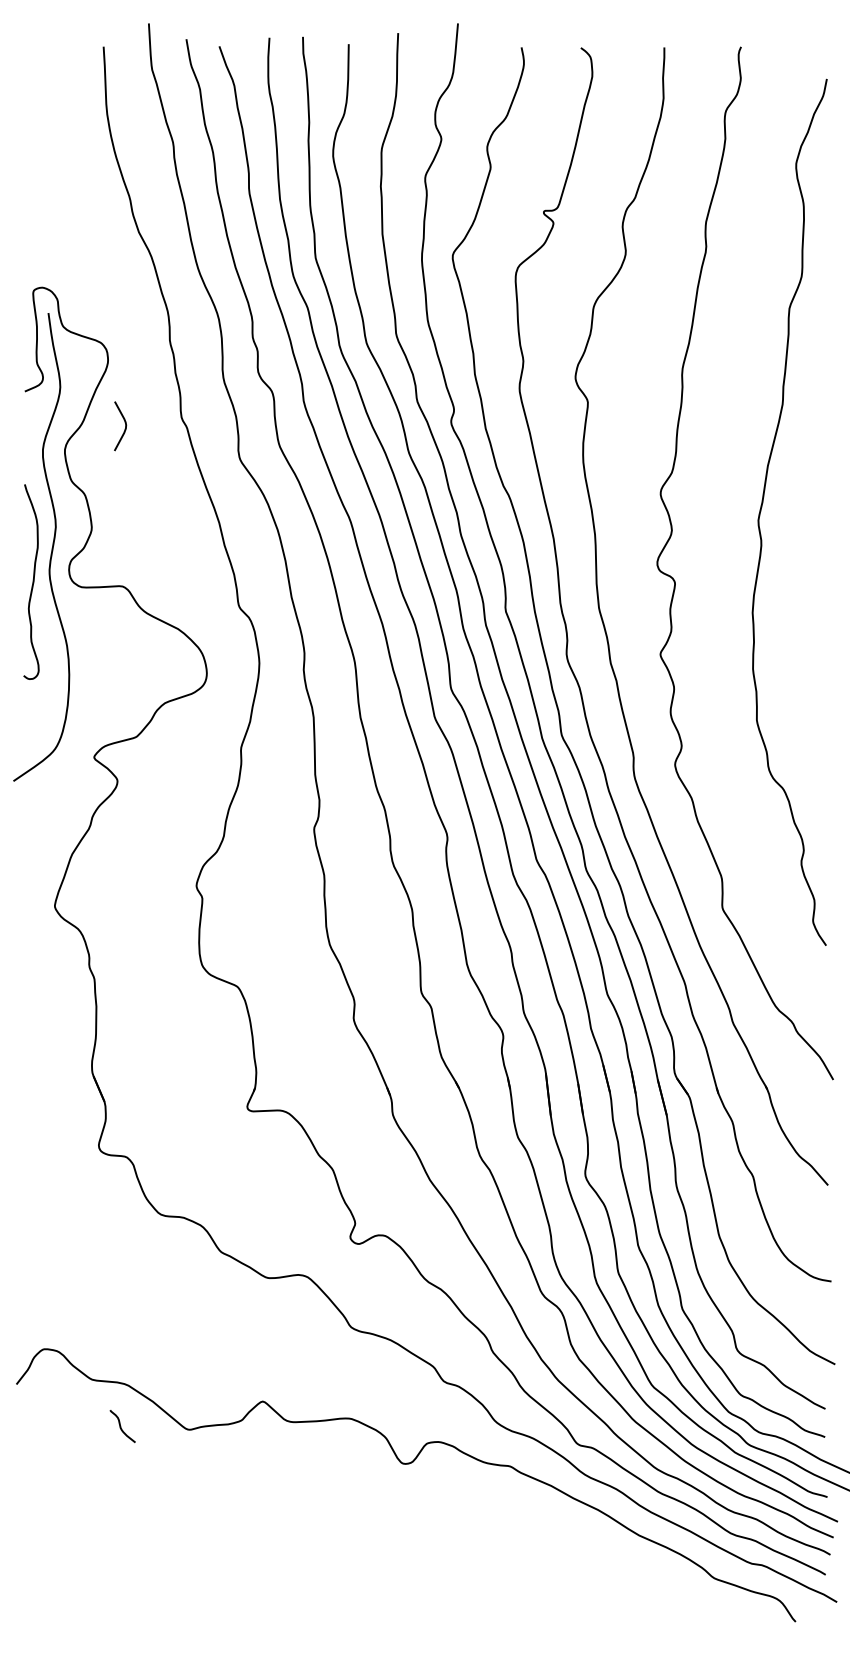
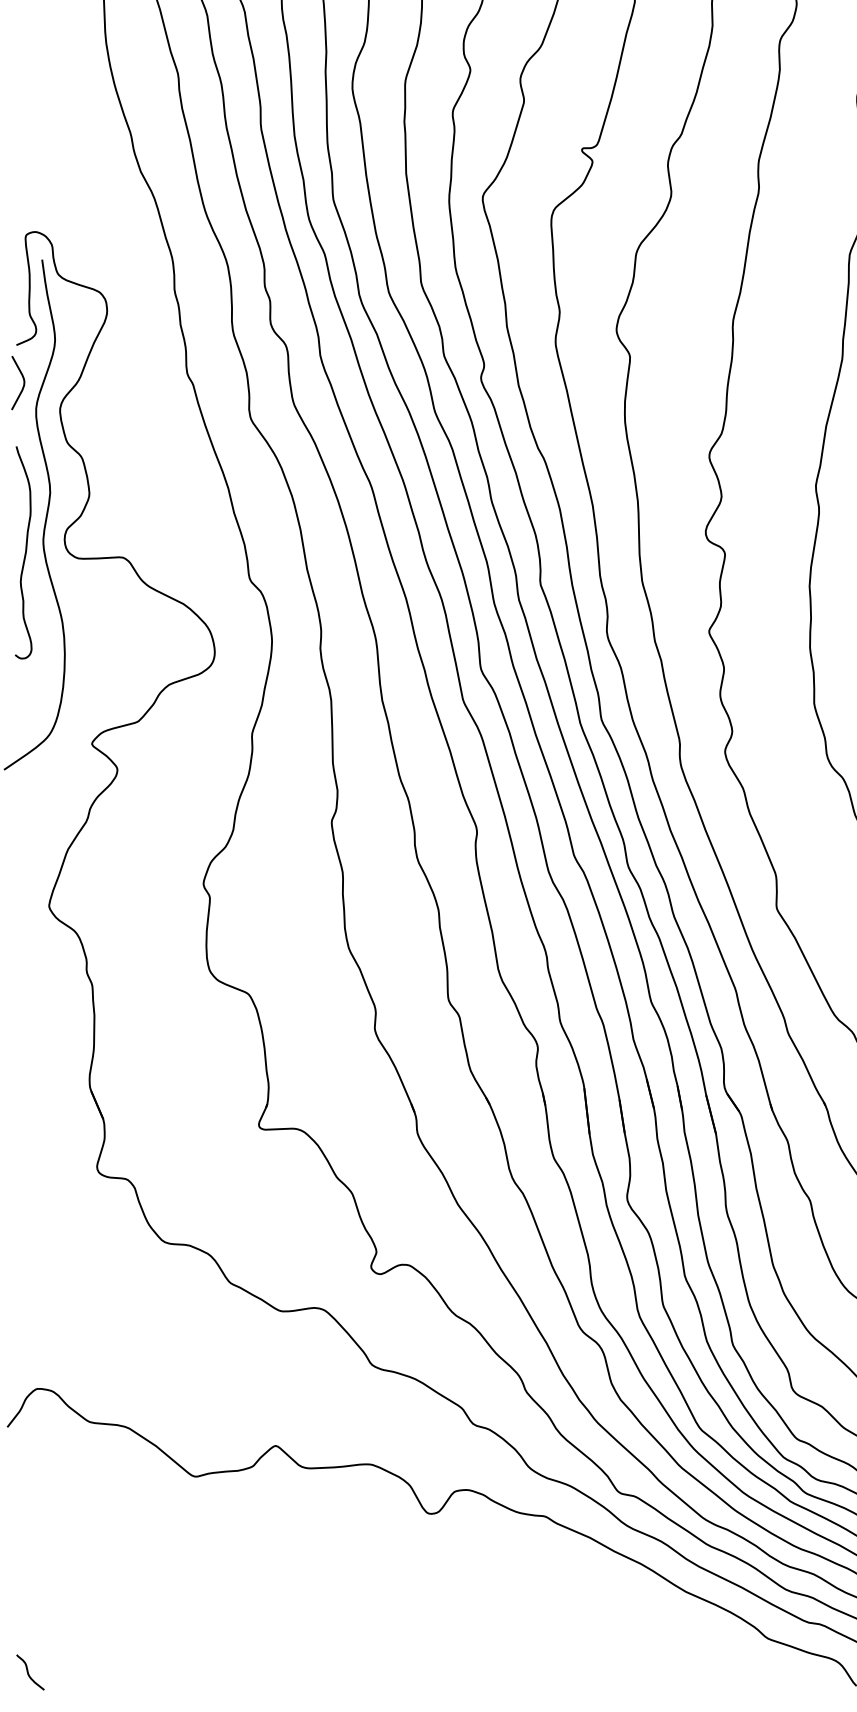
curve: (124, 428) -> (22, 385), moved
curve: (121, 1426) -> (29, 1672), moved

